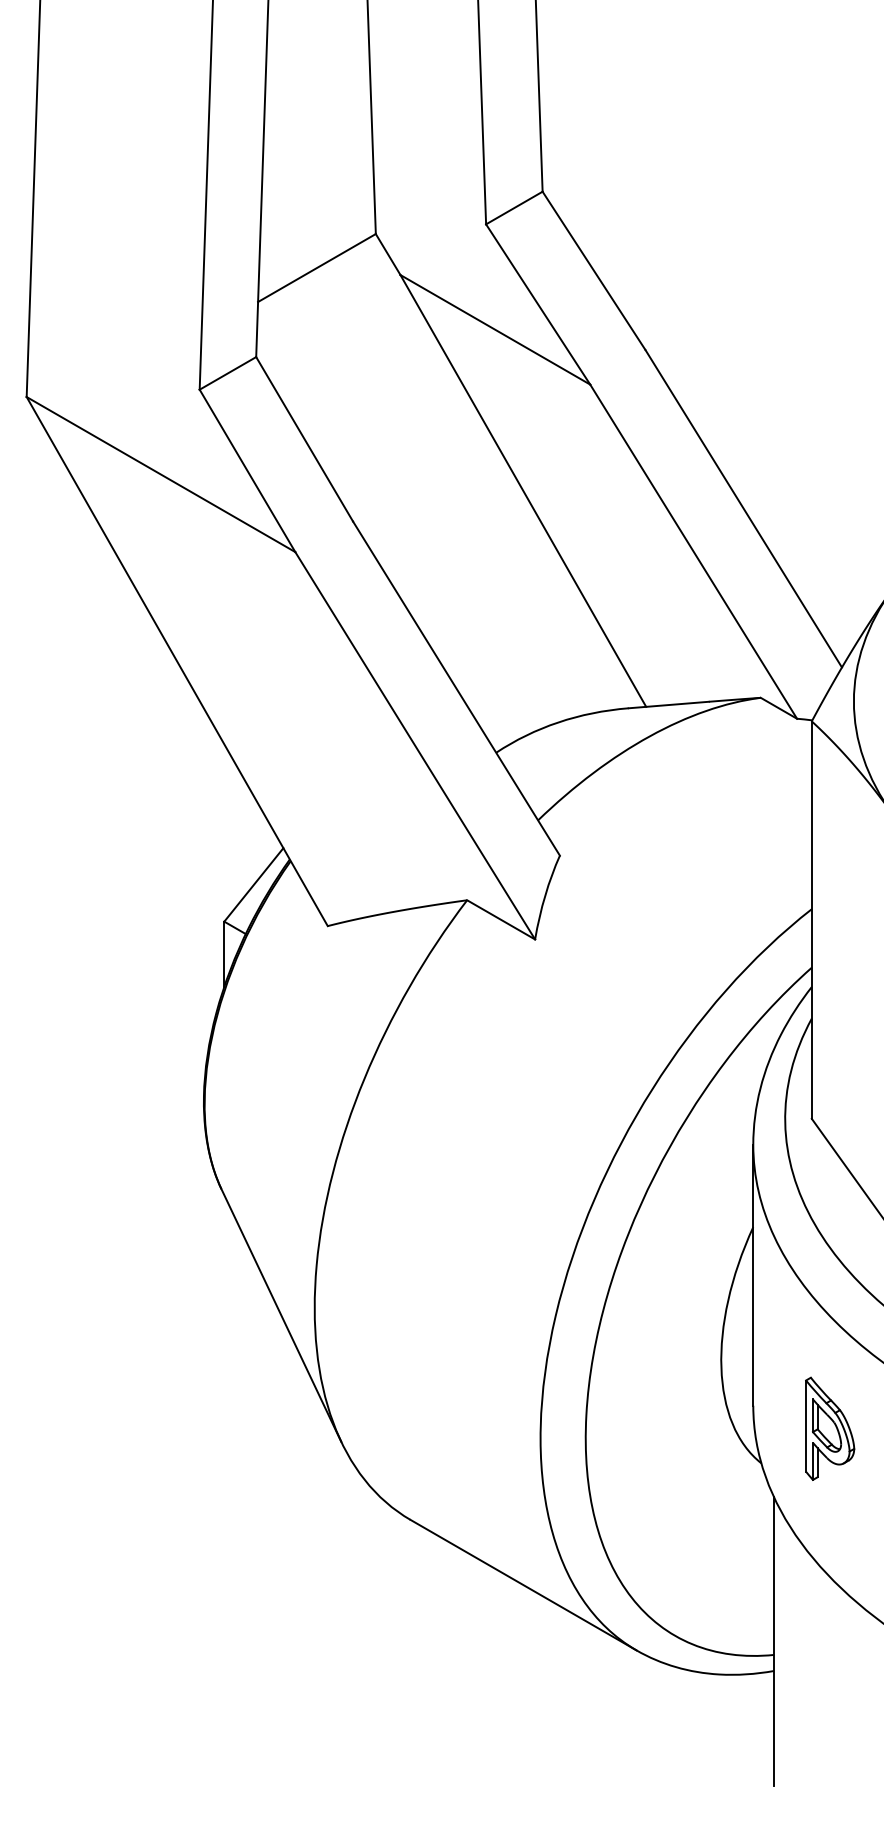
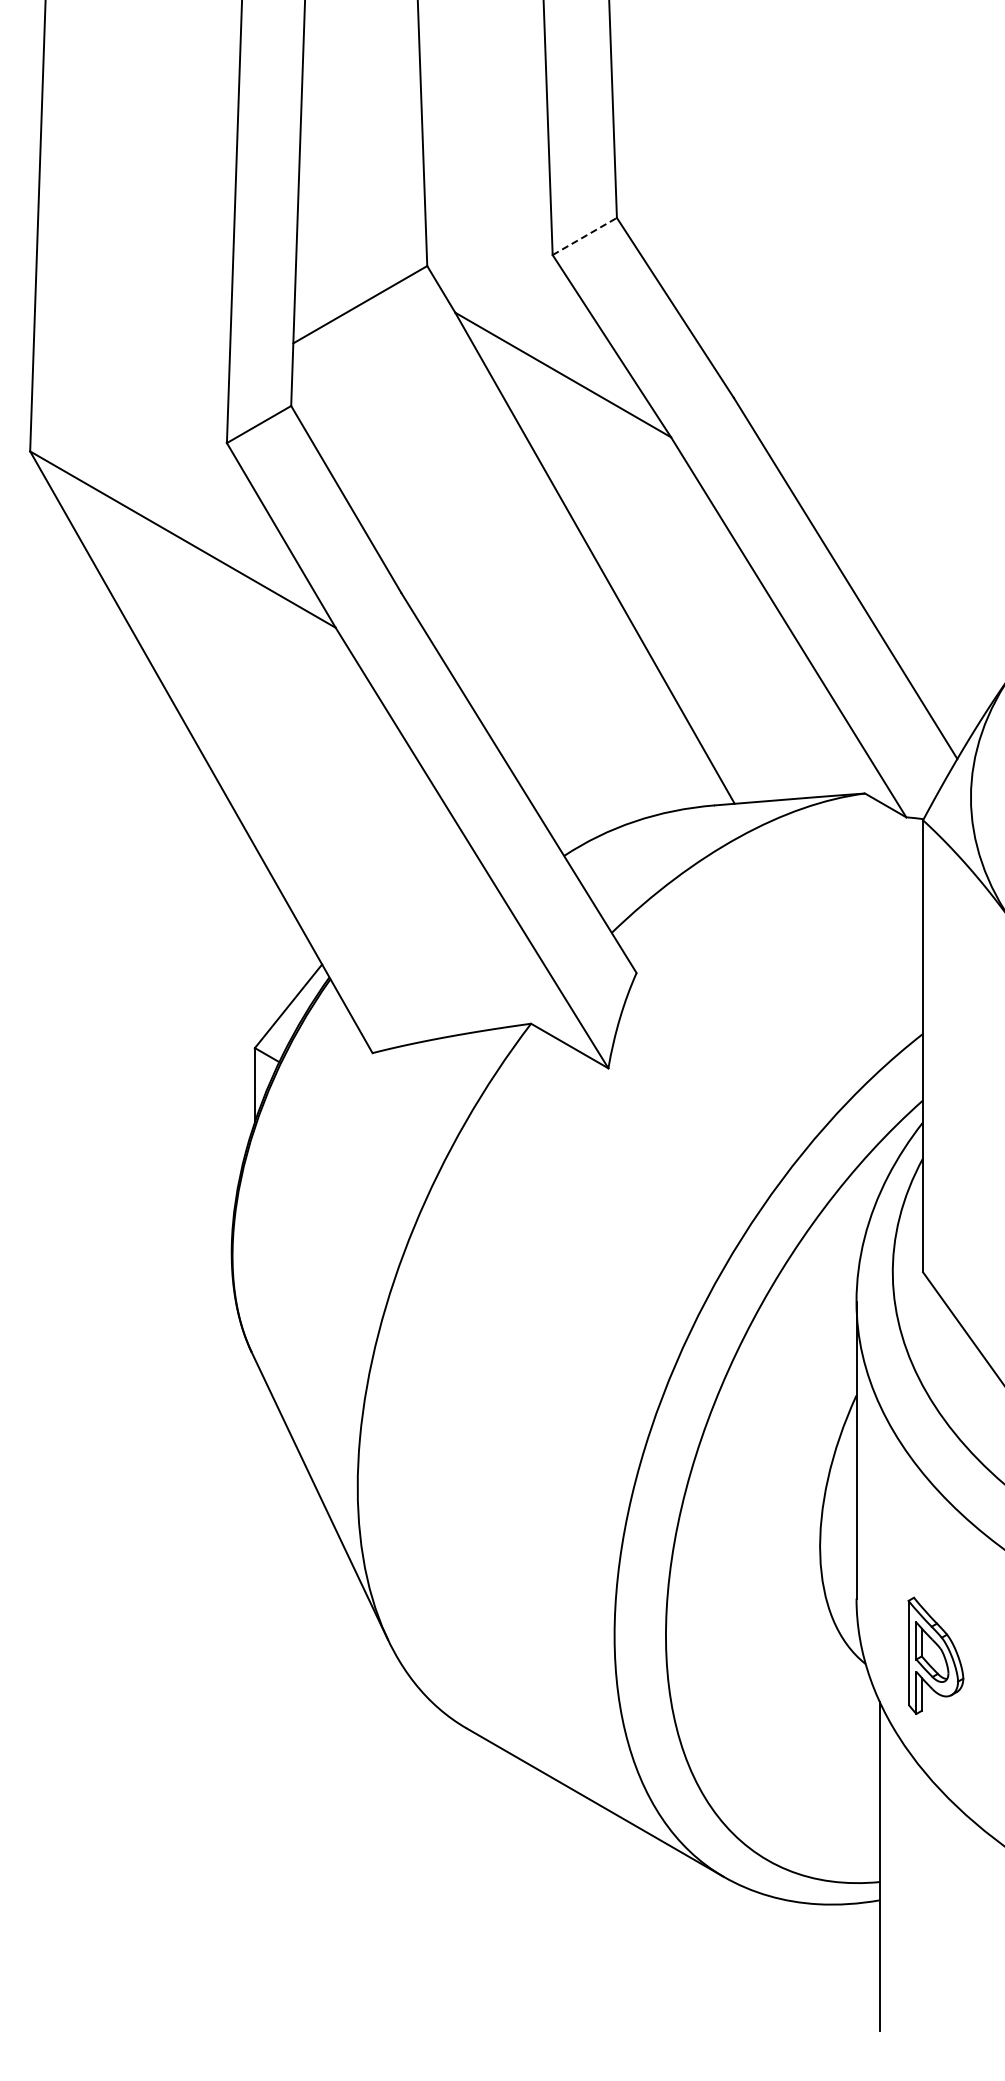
line: (514, 208) -> (585, 236), solid -> dashed
part: (829, 1428) -> (935, 1655), moved

